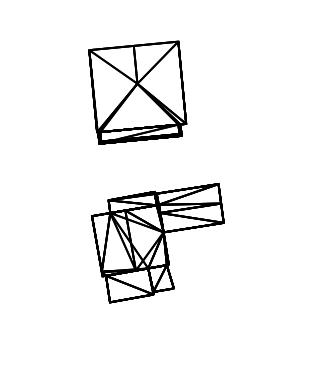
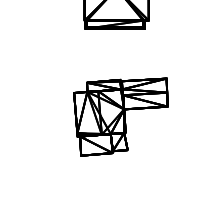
part: (157, 243) -> (119, 116), moved

